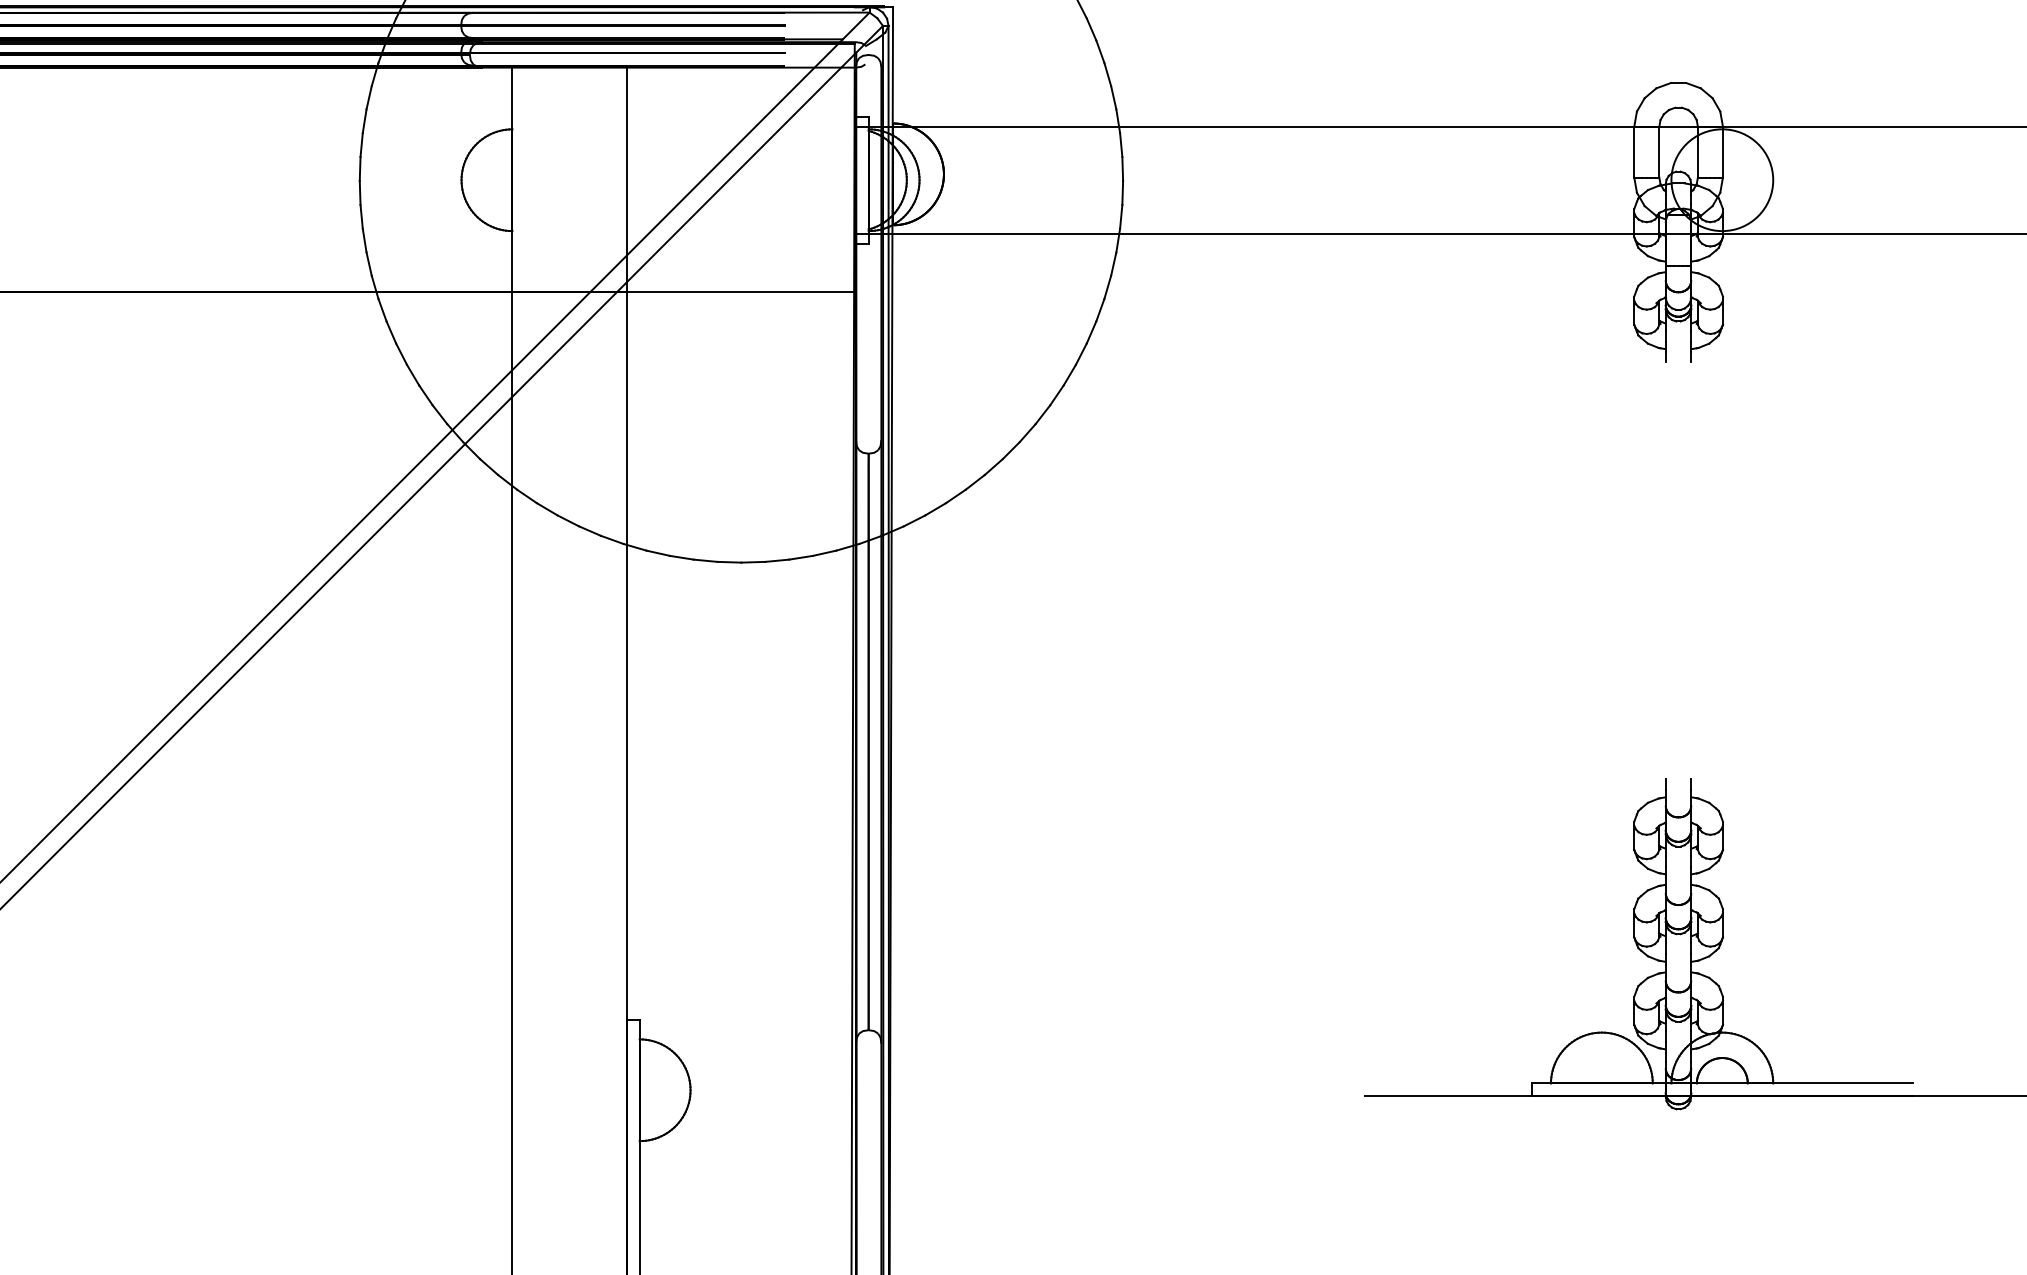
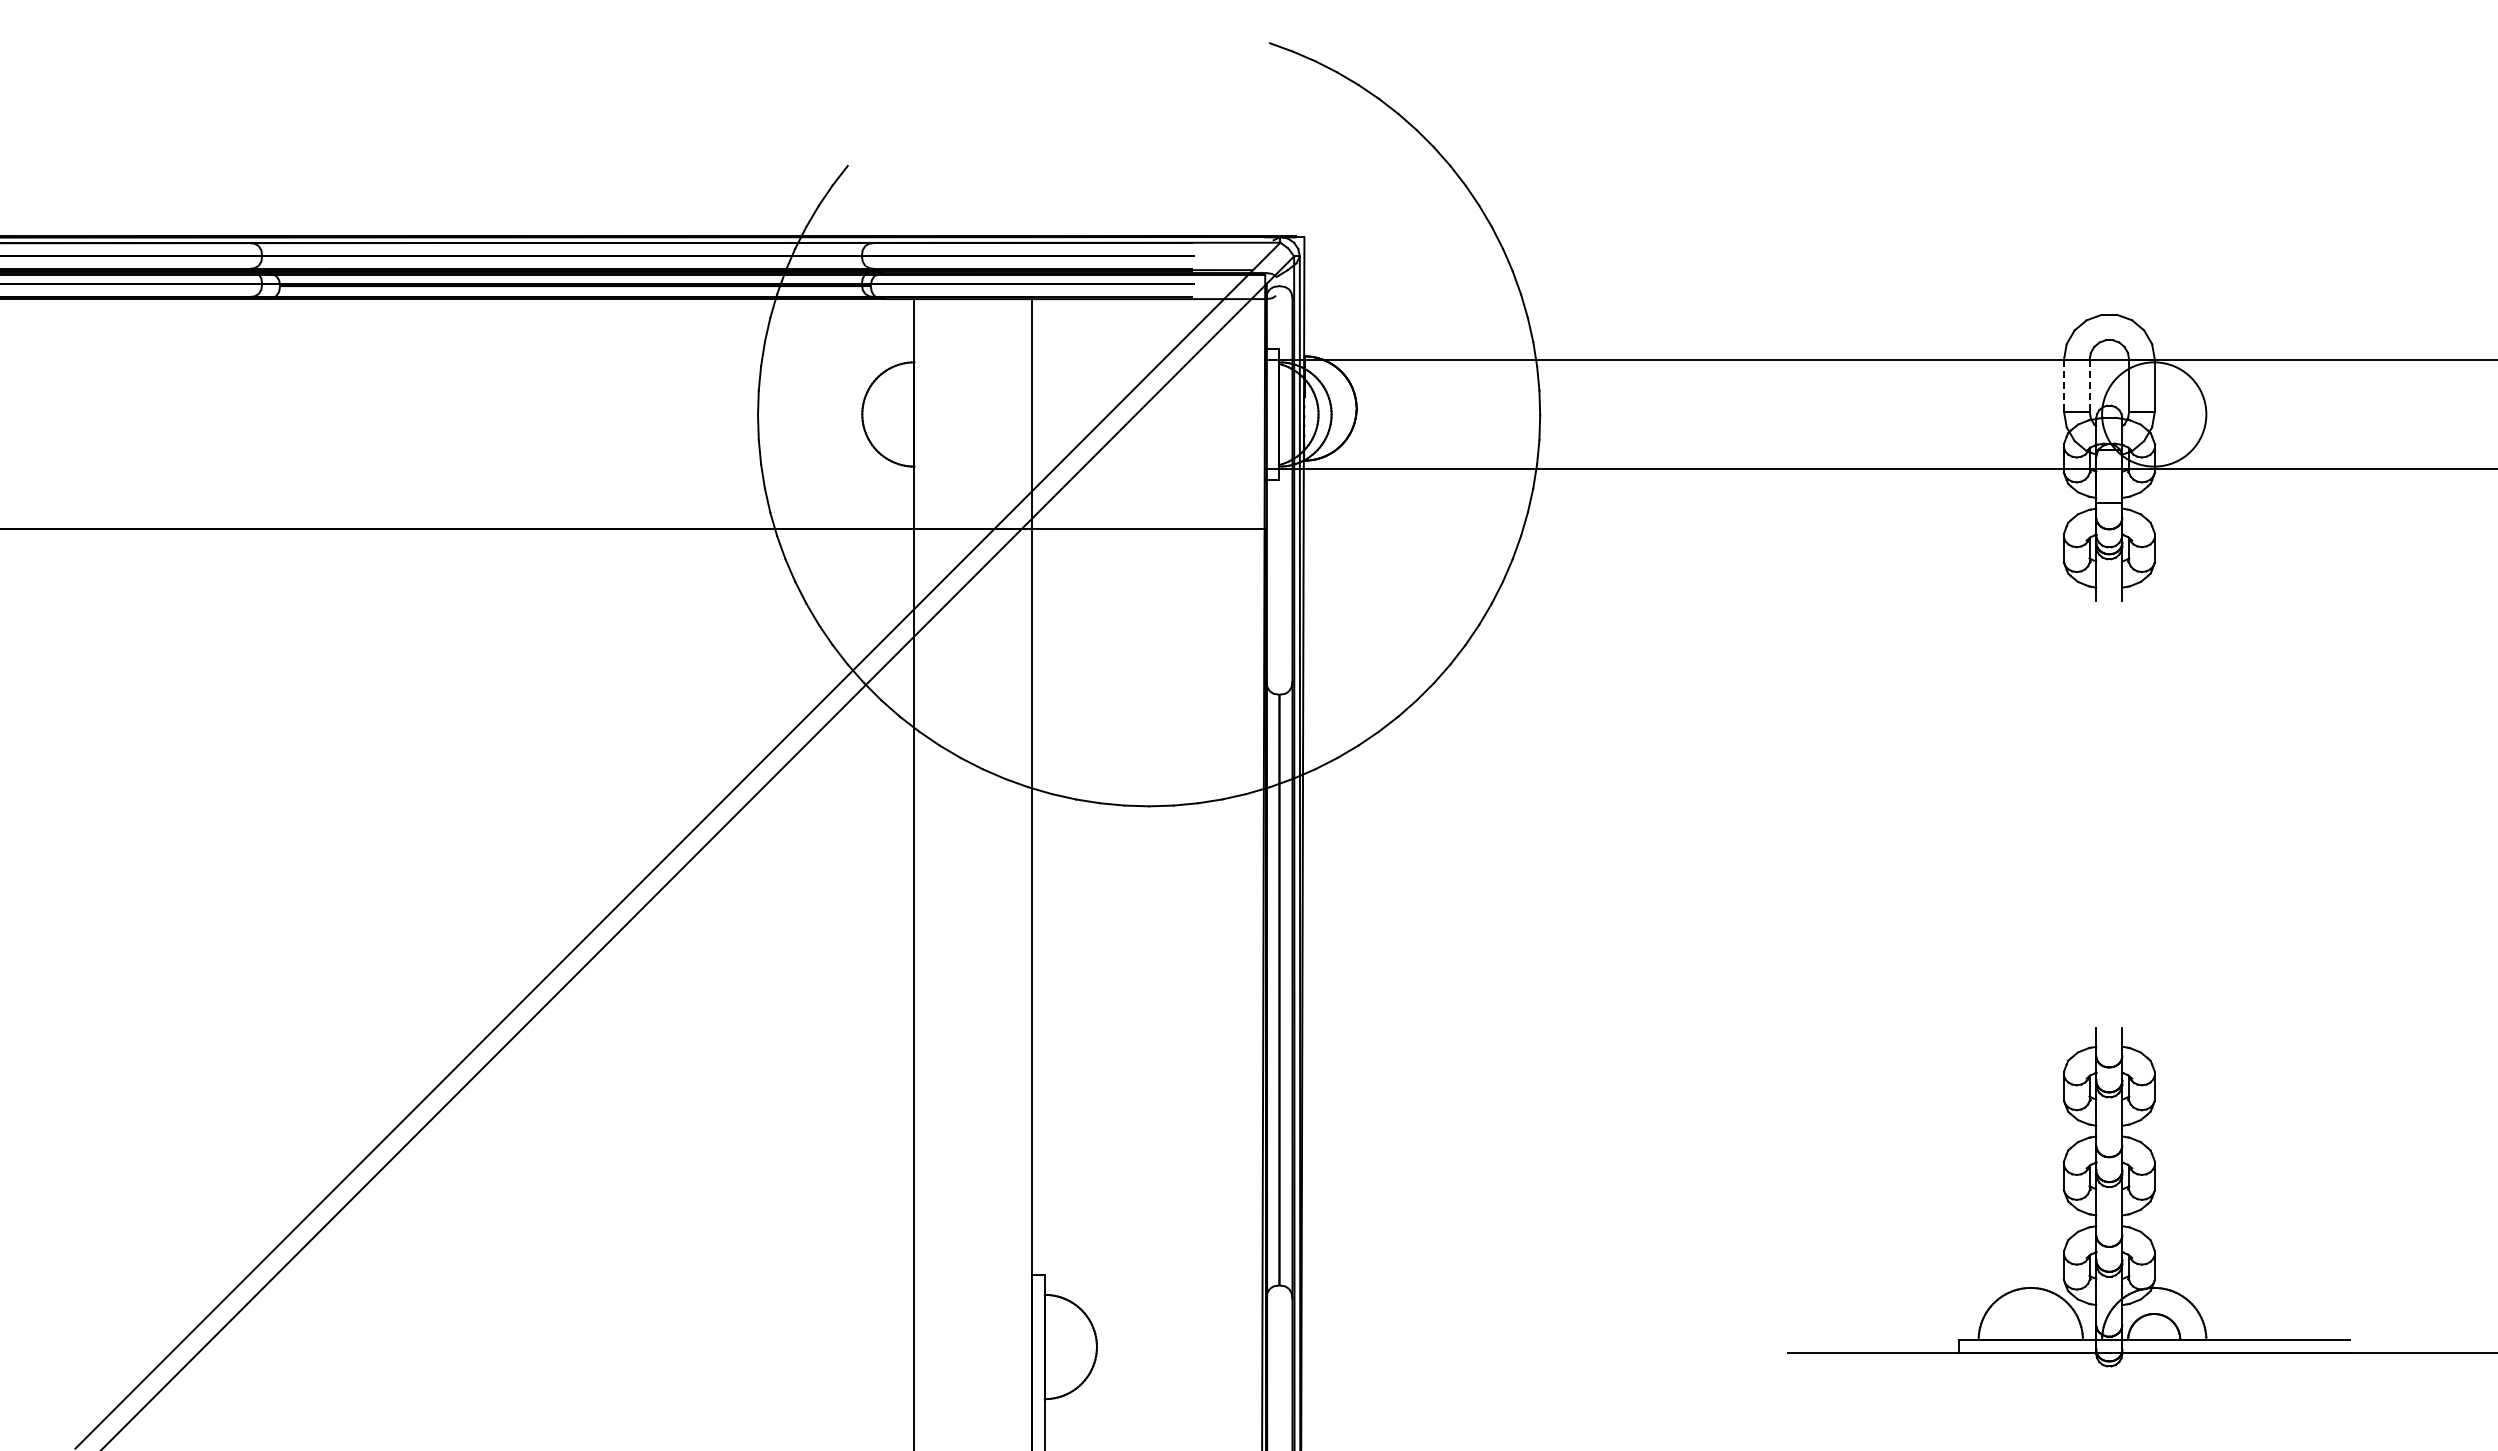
line: (1633, 152) -> (2063, 386), solid -> dashed
line: (1659, 152) -> (2089, 386), solid -> dashed

